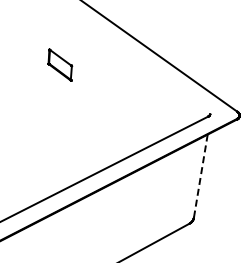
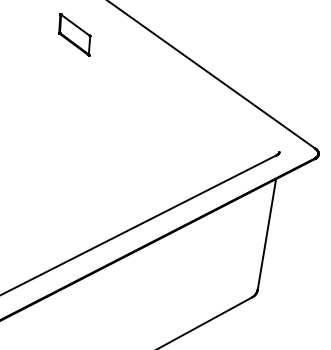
part: (60, 64) -> (75, 34), moved
line: (200, 176) -> (266, 234), dashed -> solid

